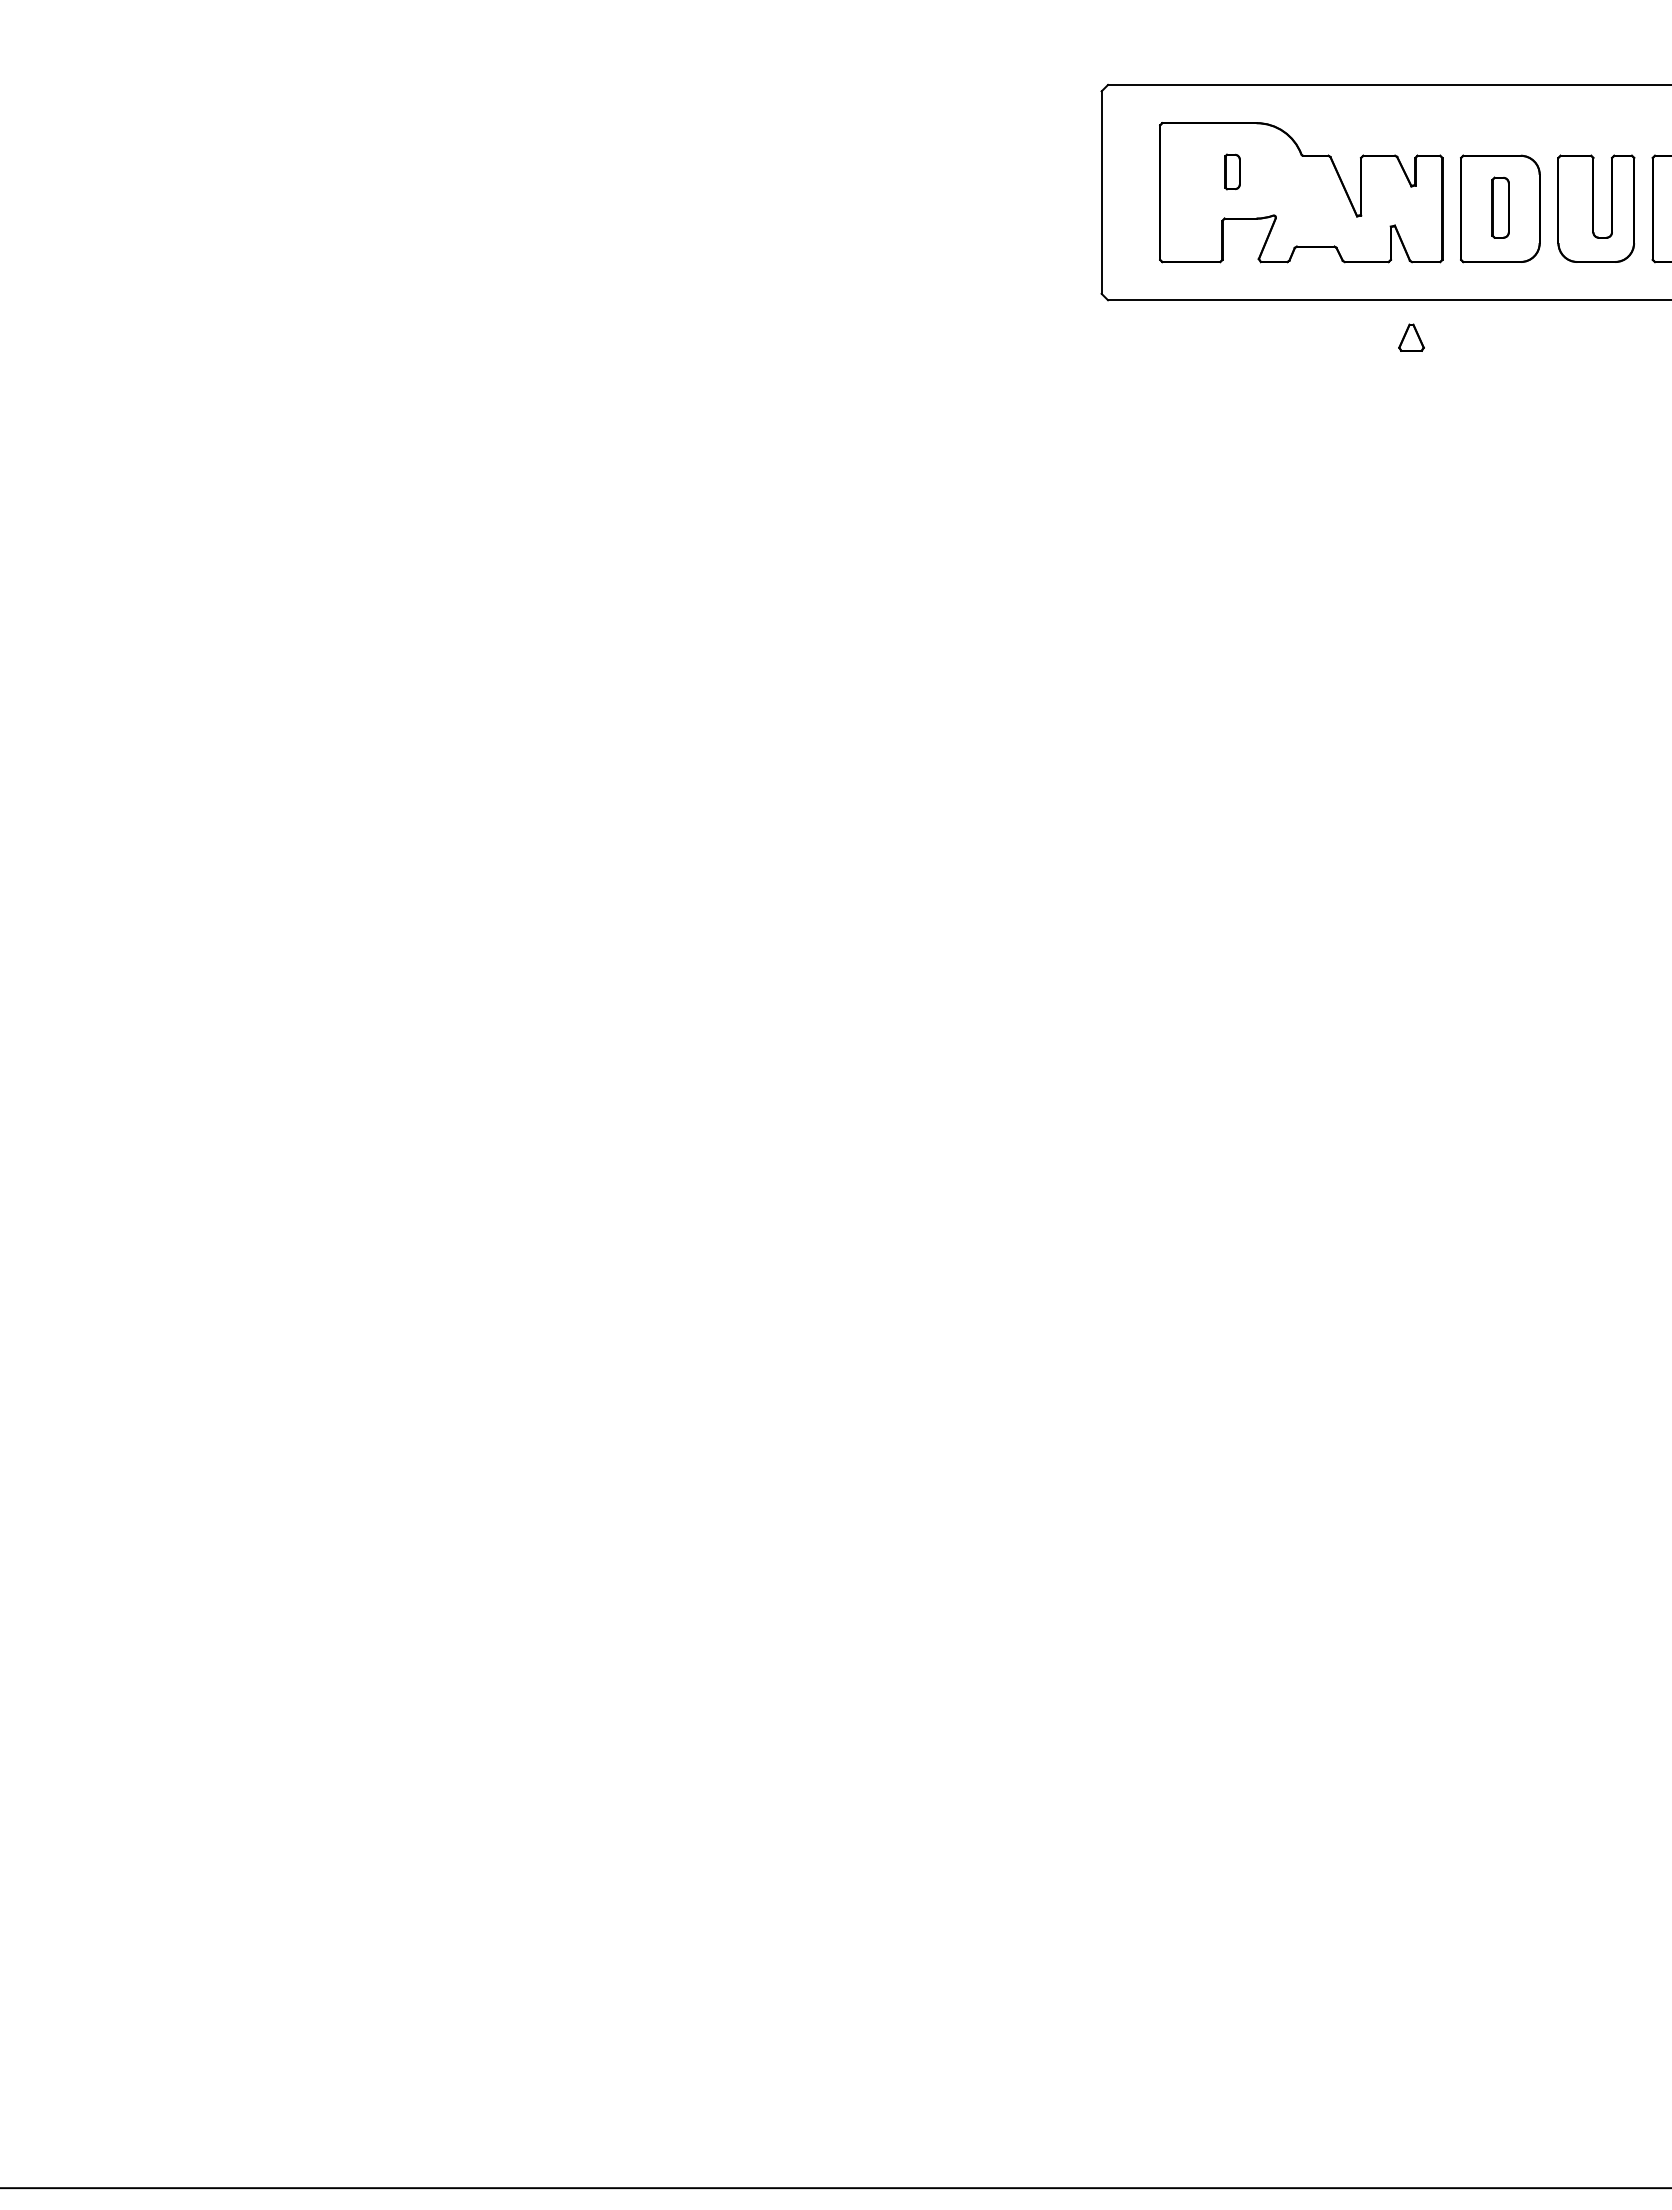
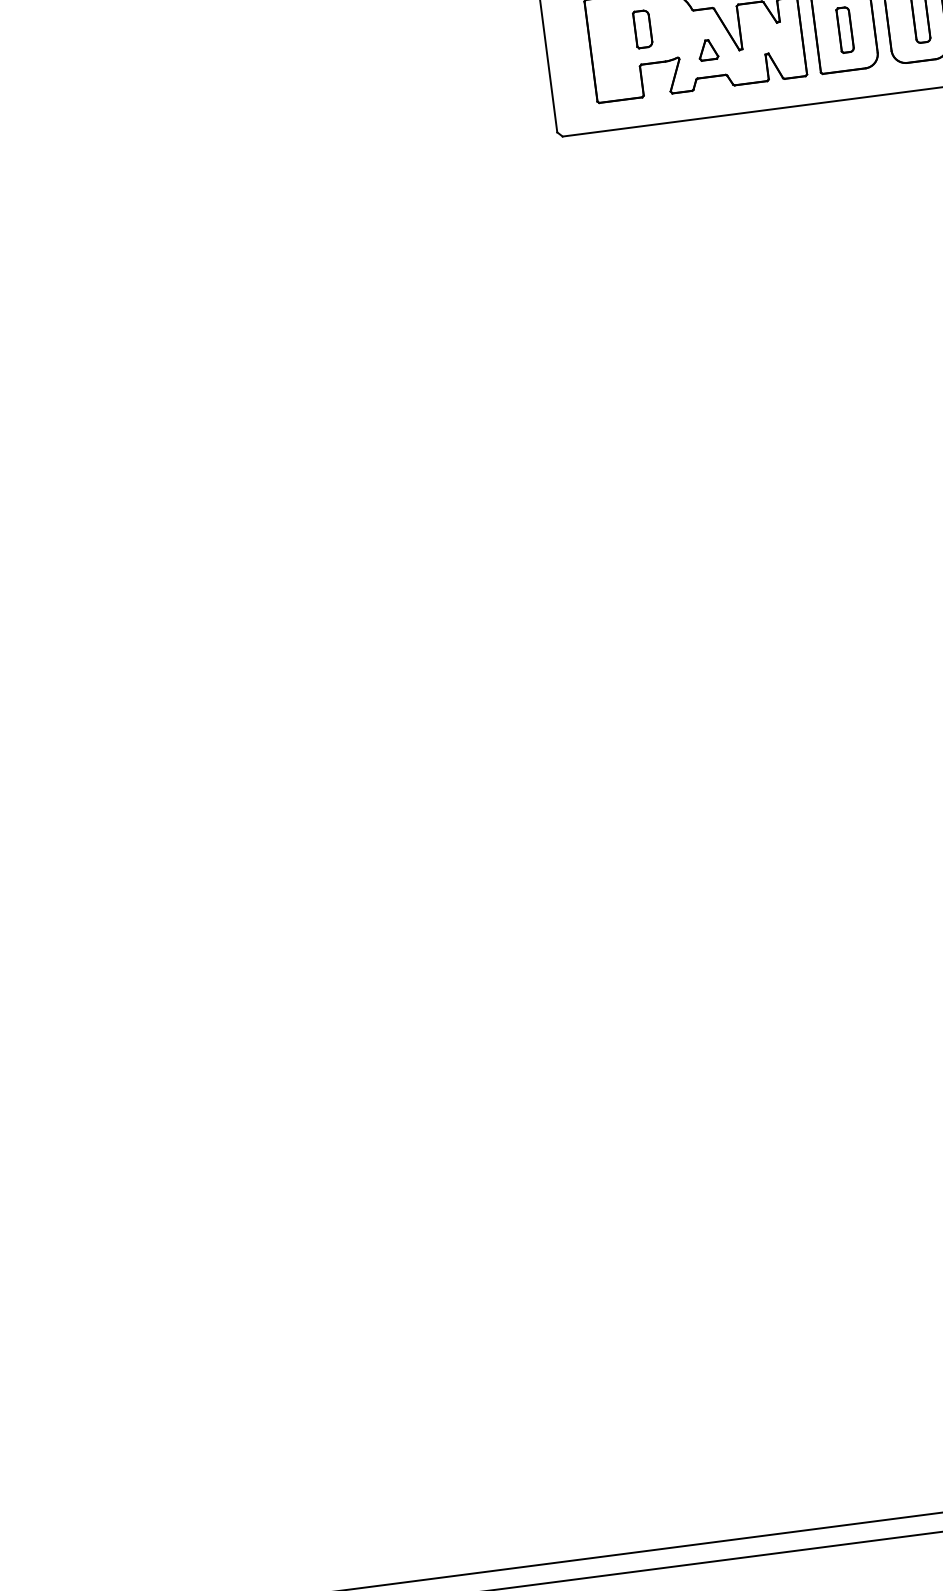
part: (1232, 171) -> (642, 28), size x1.43
part: (1411, 337) -> (708, 49), moved

